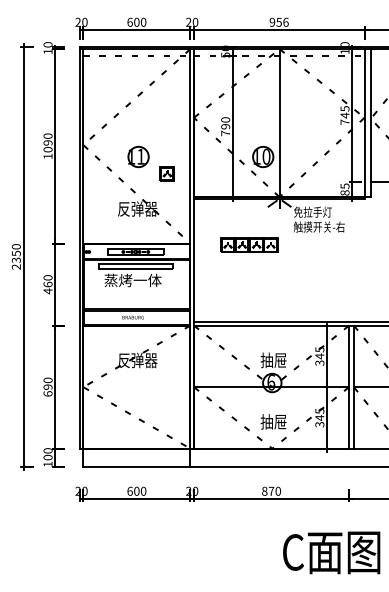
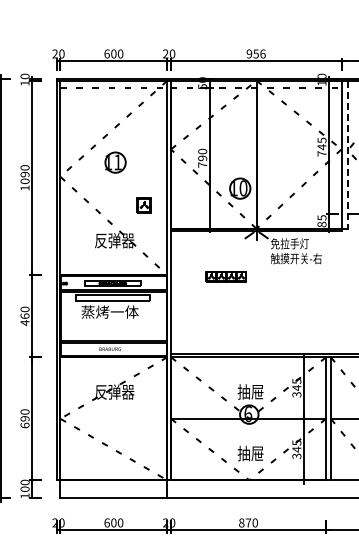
line: (370, 123) -> (347, 155), solid -> dashed
part: (138, 157) -> (115, 163), moved
part: (249, 244) -> (226, 276), size x0.7

